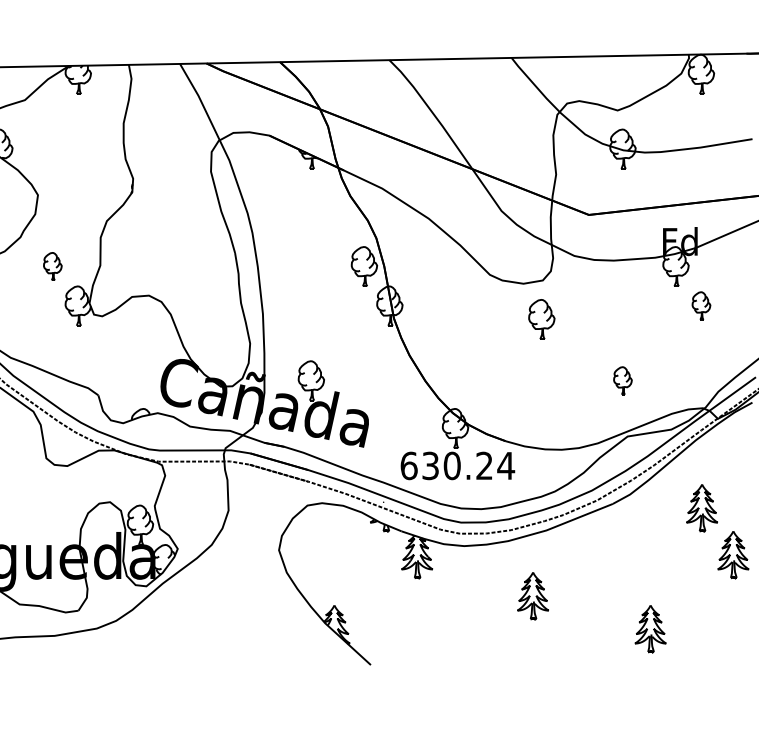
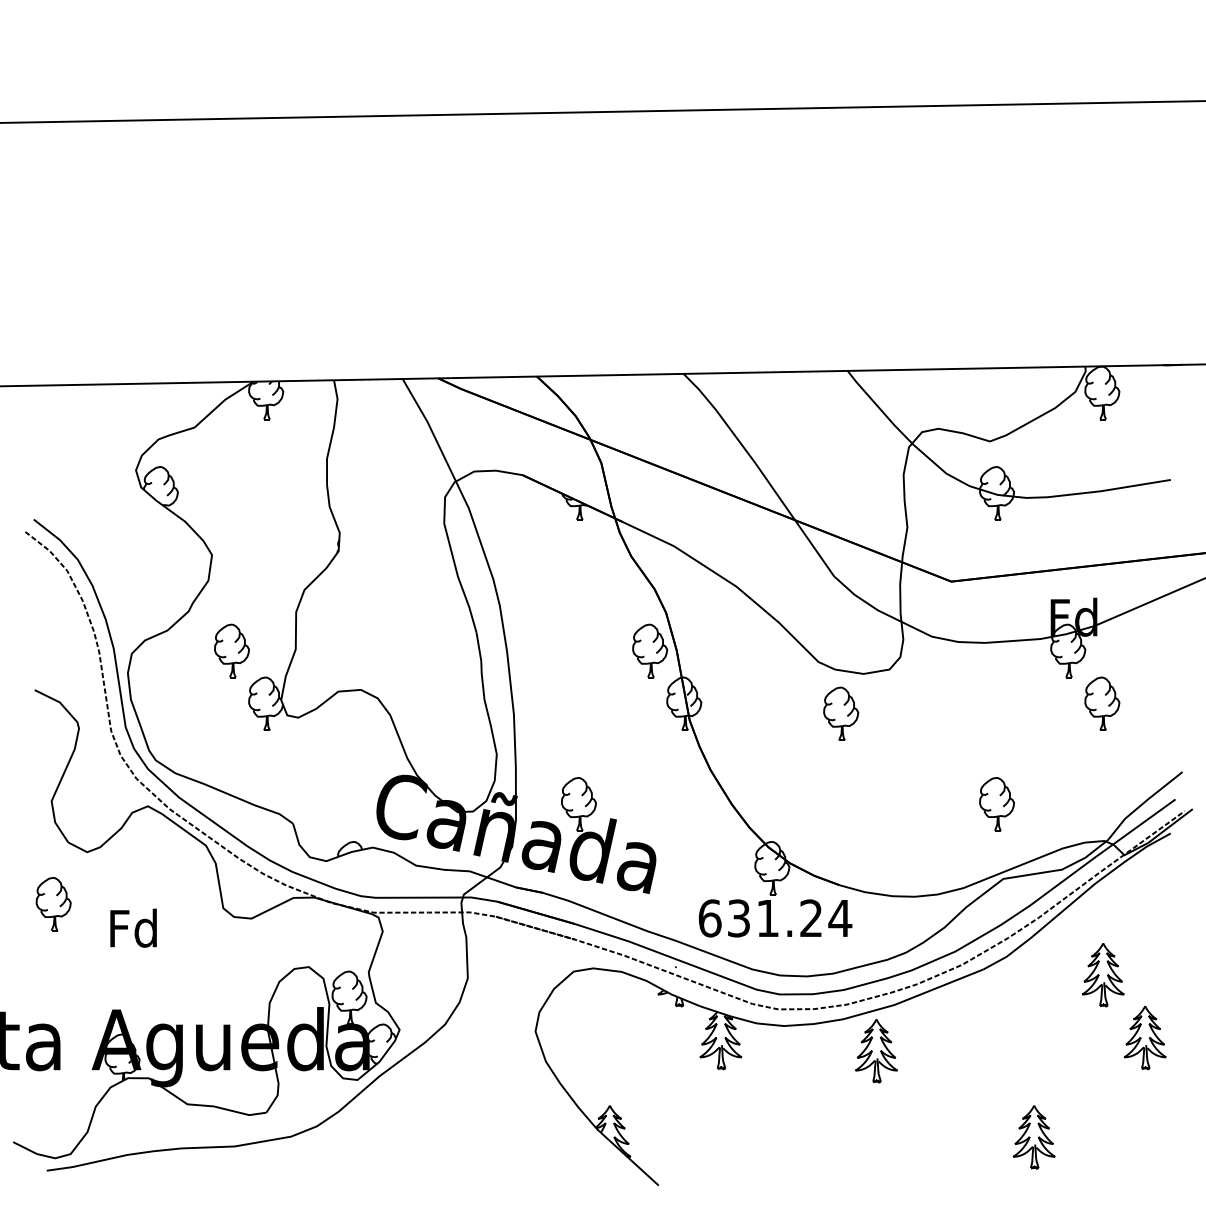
part: (52, 266) -> (231, 650), size x1.43
part: (701, 305) -> (1102, 703), size x1.43
part: (542, 319) -> (841, 713), moved
part: (622, 381) -> (996, 804), size x1.43
text: (451, 465) -> (767, 918), 630.24 -> 631.24
part: (533, 596) -> (876, 1051), moved

